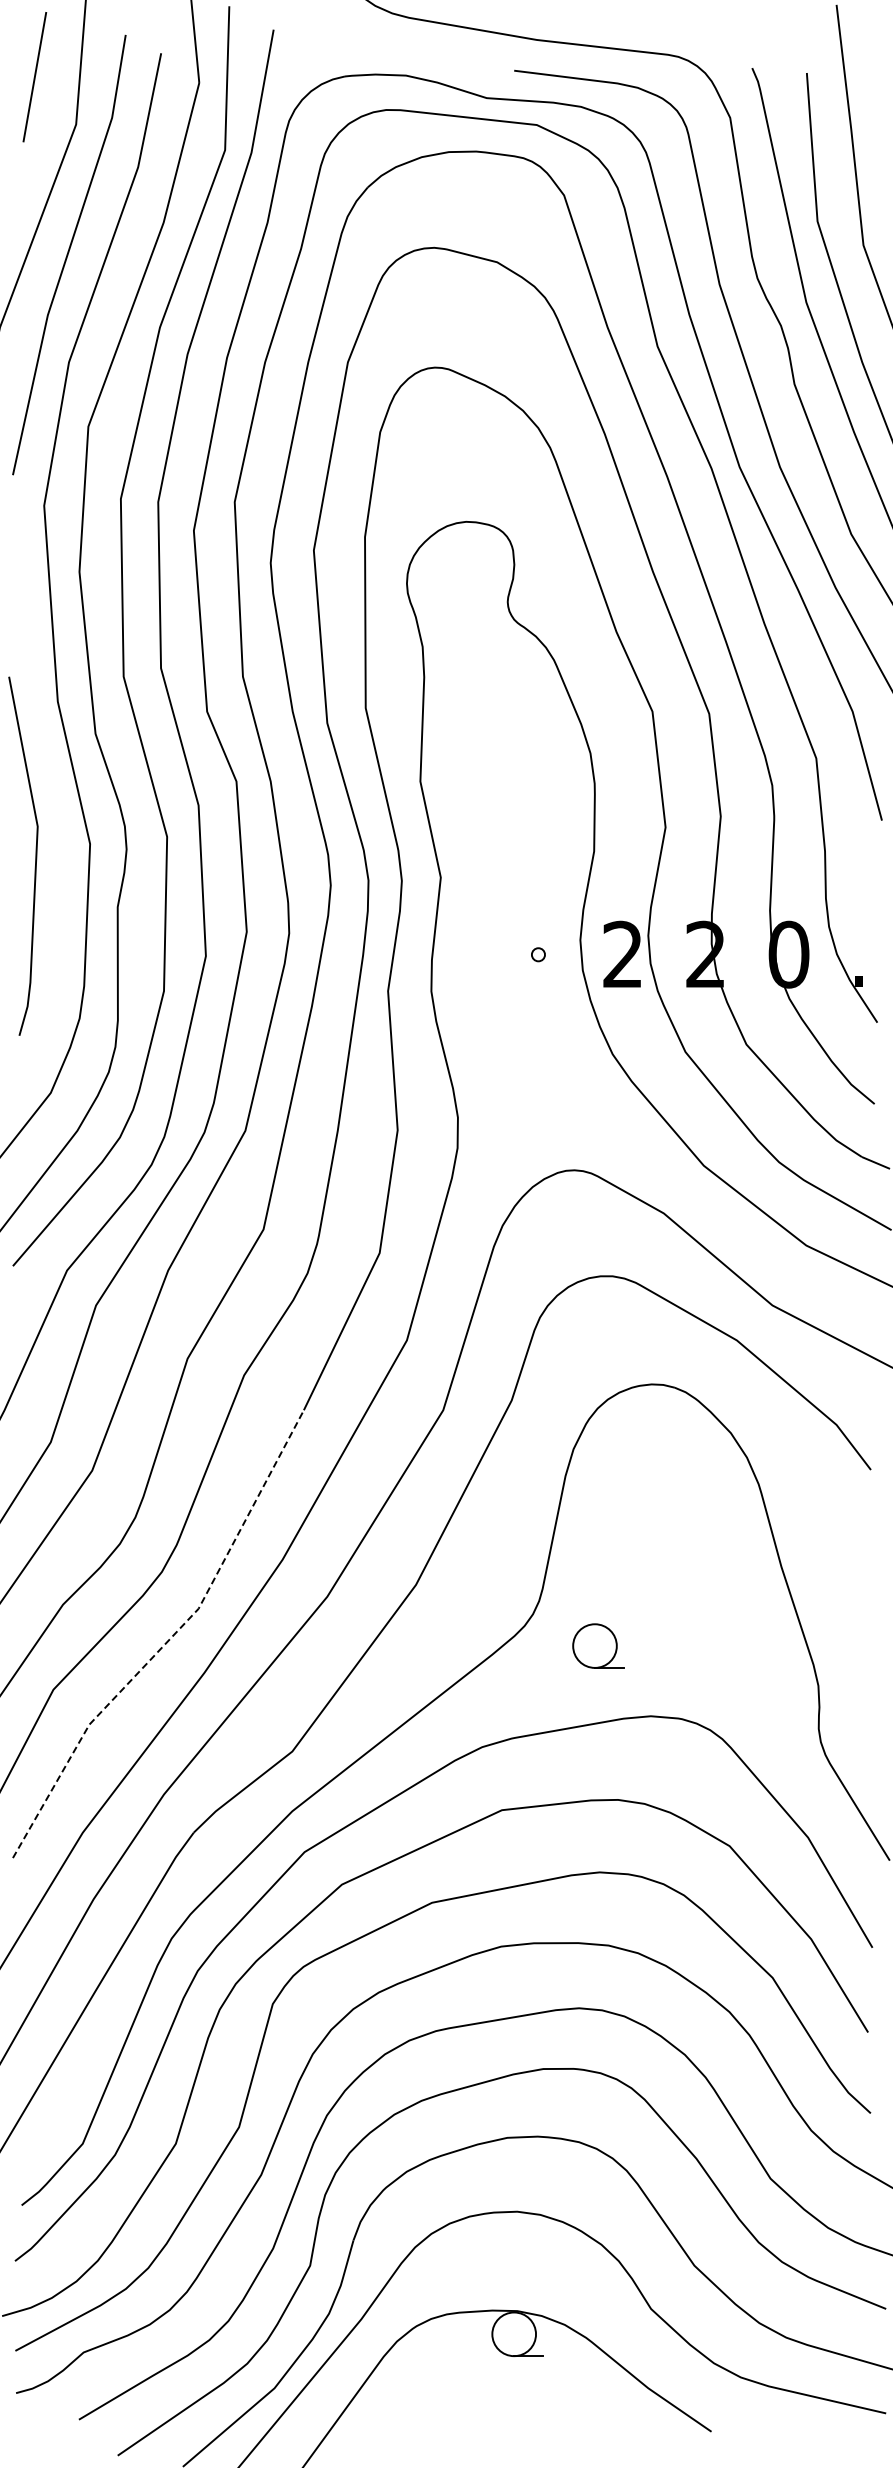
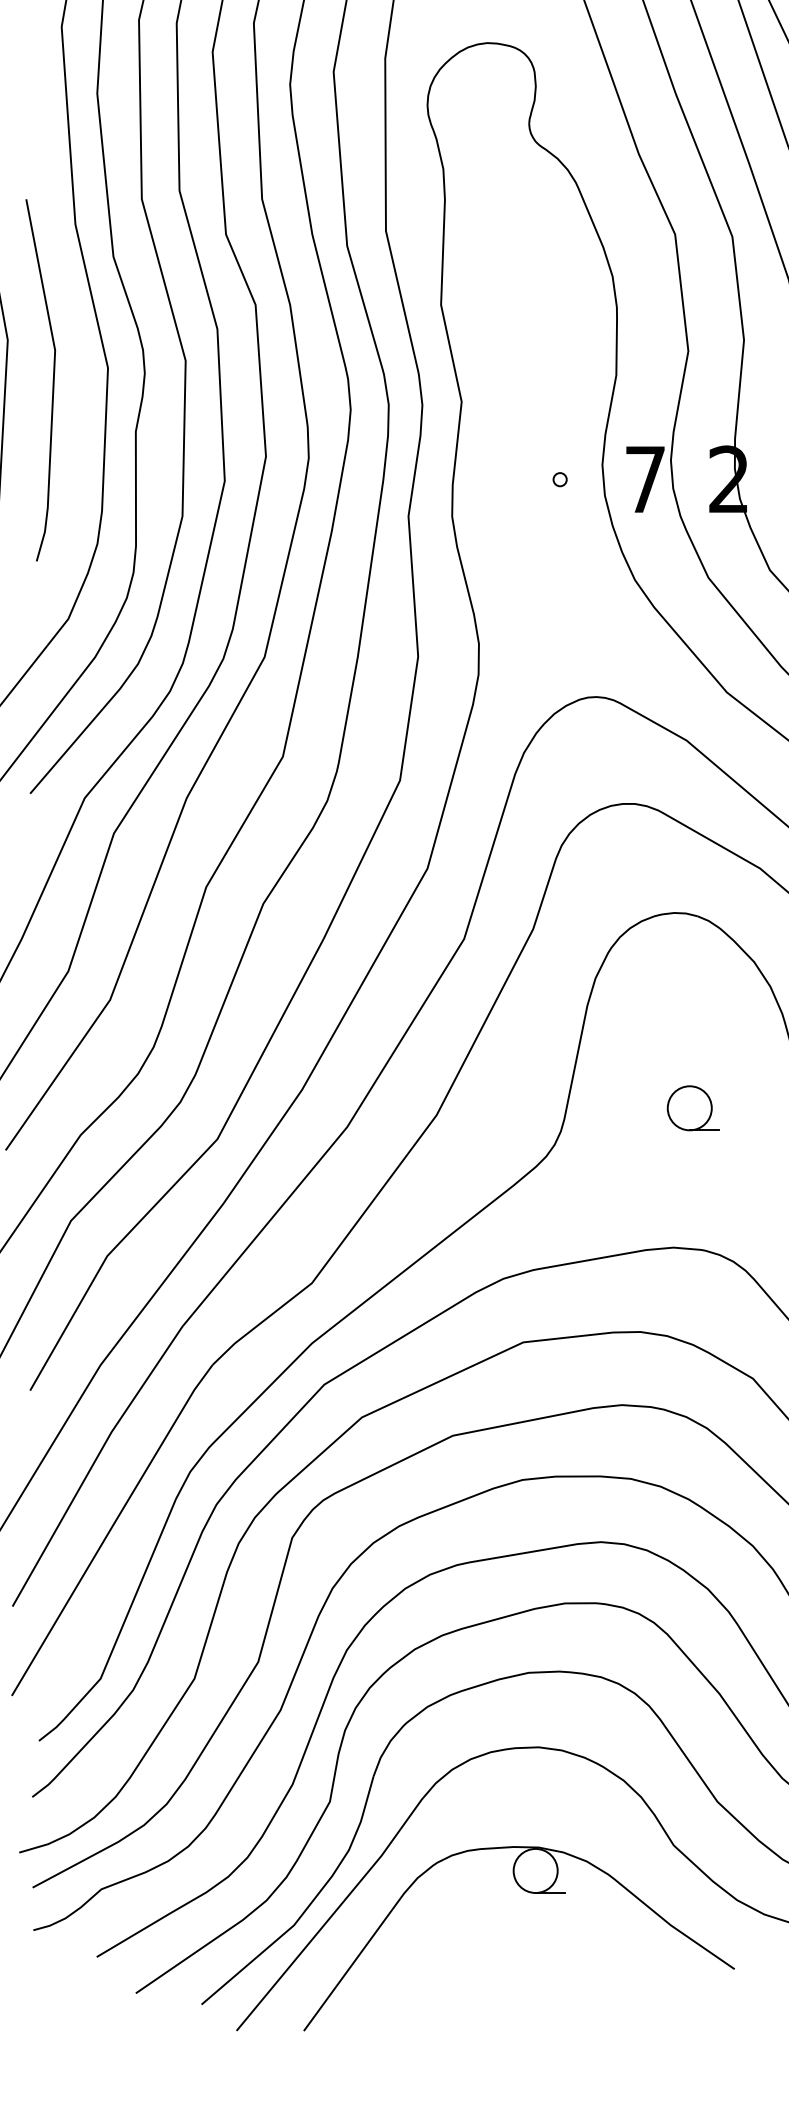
text: (622, 953) -> (644, 478), 2 -> 7
line: (168, 1640) -> (187, 1171), dashed -> solid
part: (598, 1645) -> (693, 1107), moved

